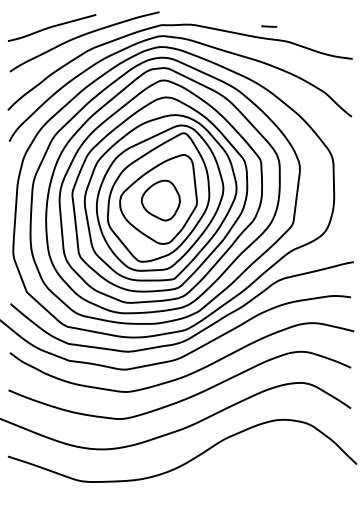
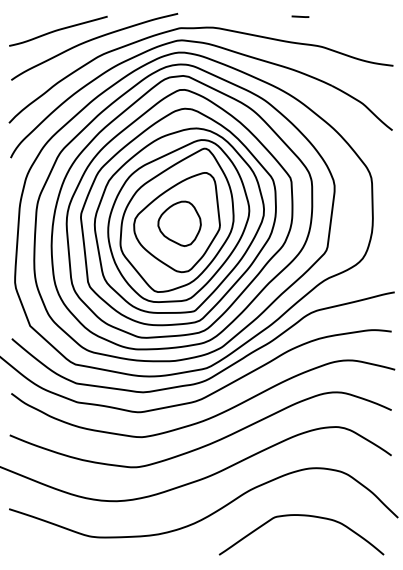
line: (269, 26) -> (300, 16), moved
curve: (270, 463) -> (301, 516), added

